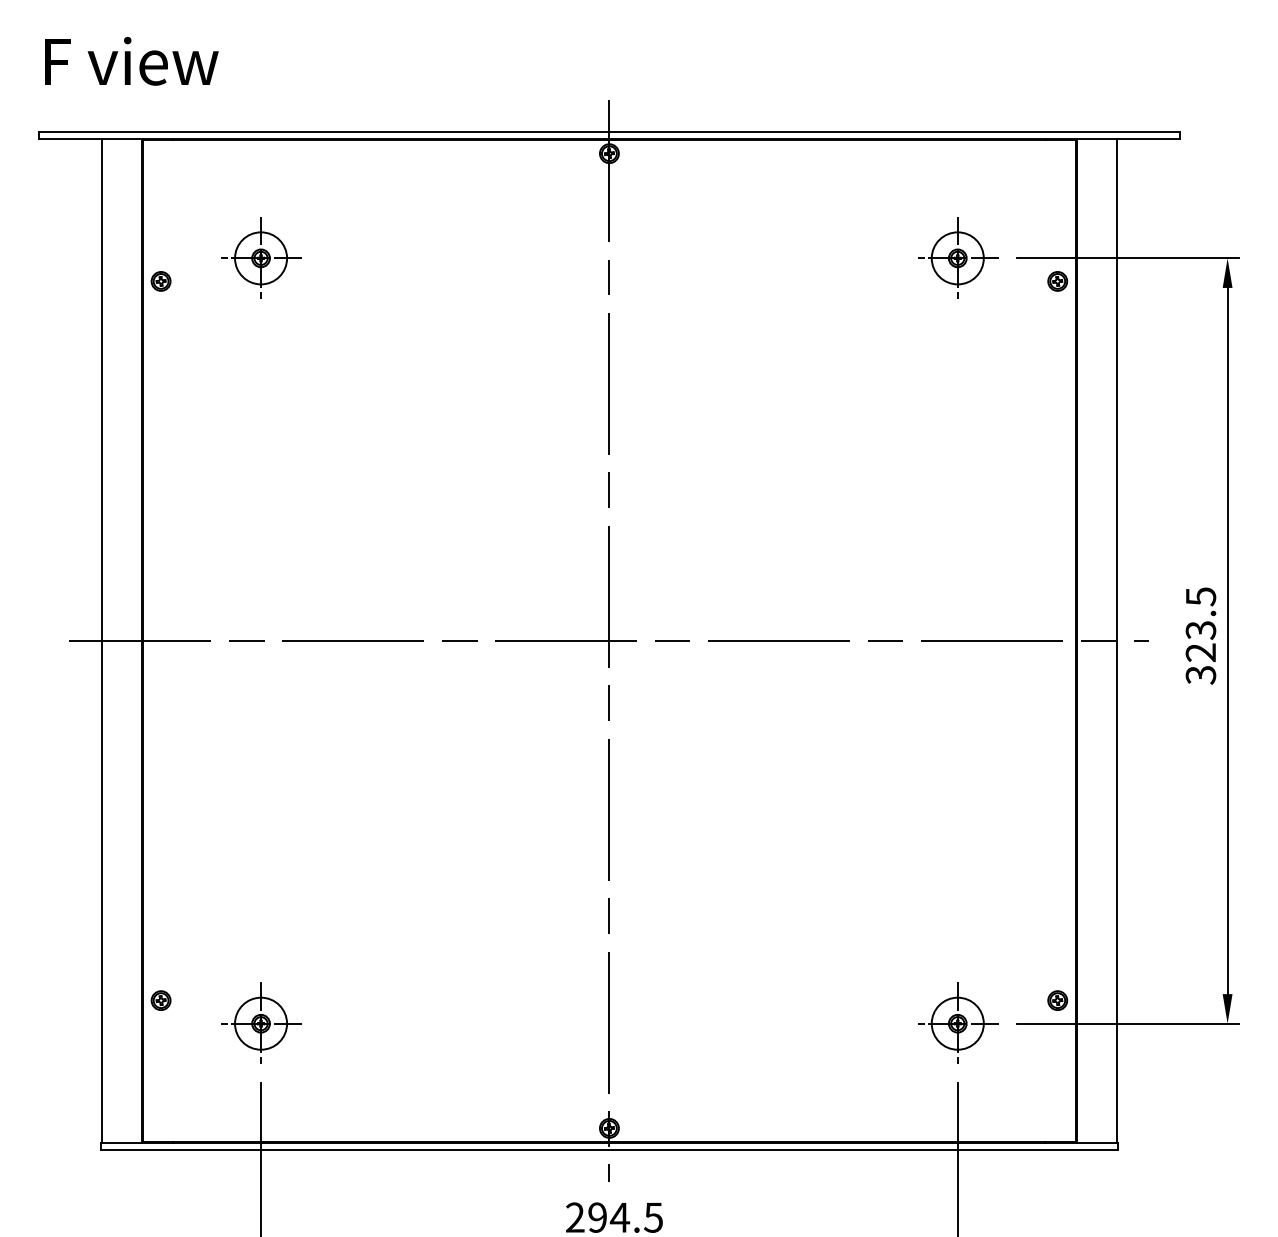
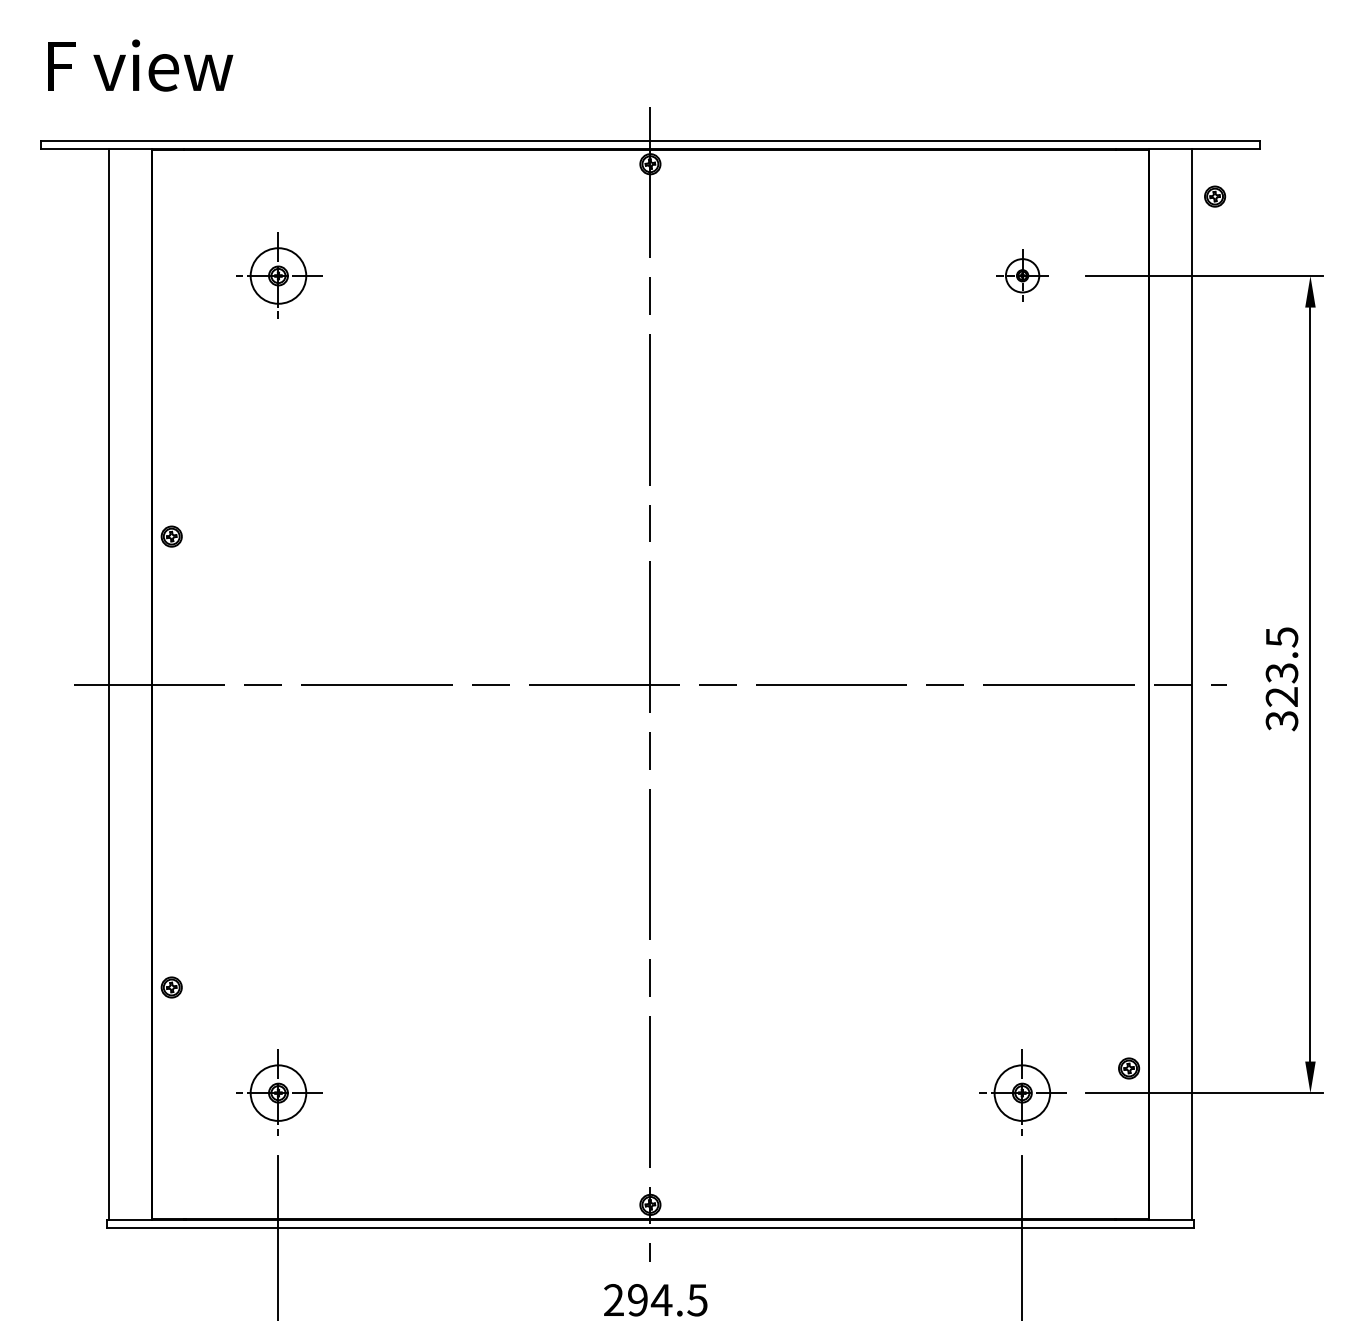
part: (957, 257) -> (1022, 275), size x0.6
part: (160, 281) -> (171, 536), moved
part: (1058, 281) -> (1215, 196), moved
part: (160, 1000) -> (171, 987), moved

